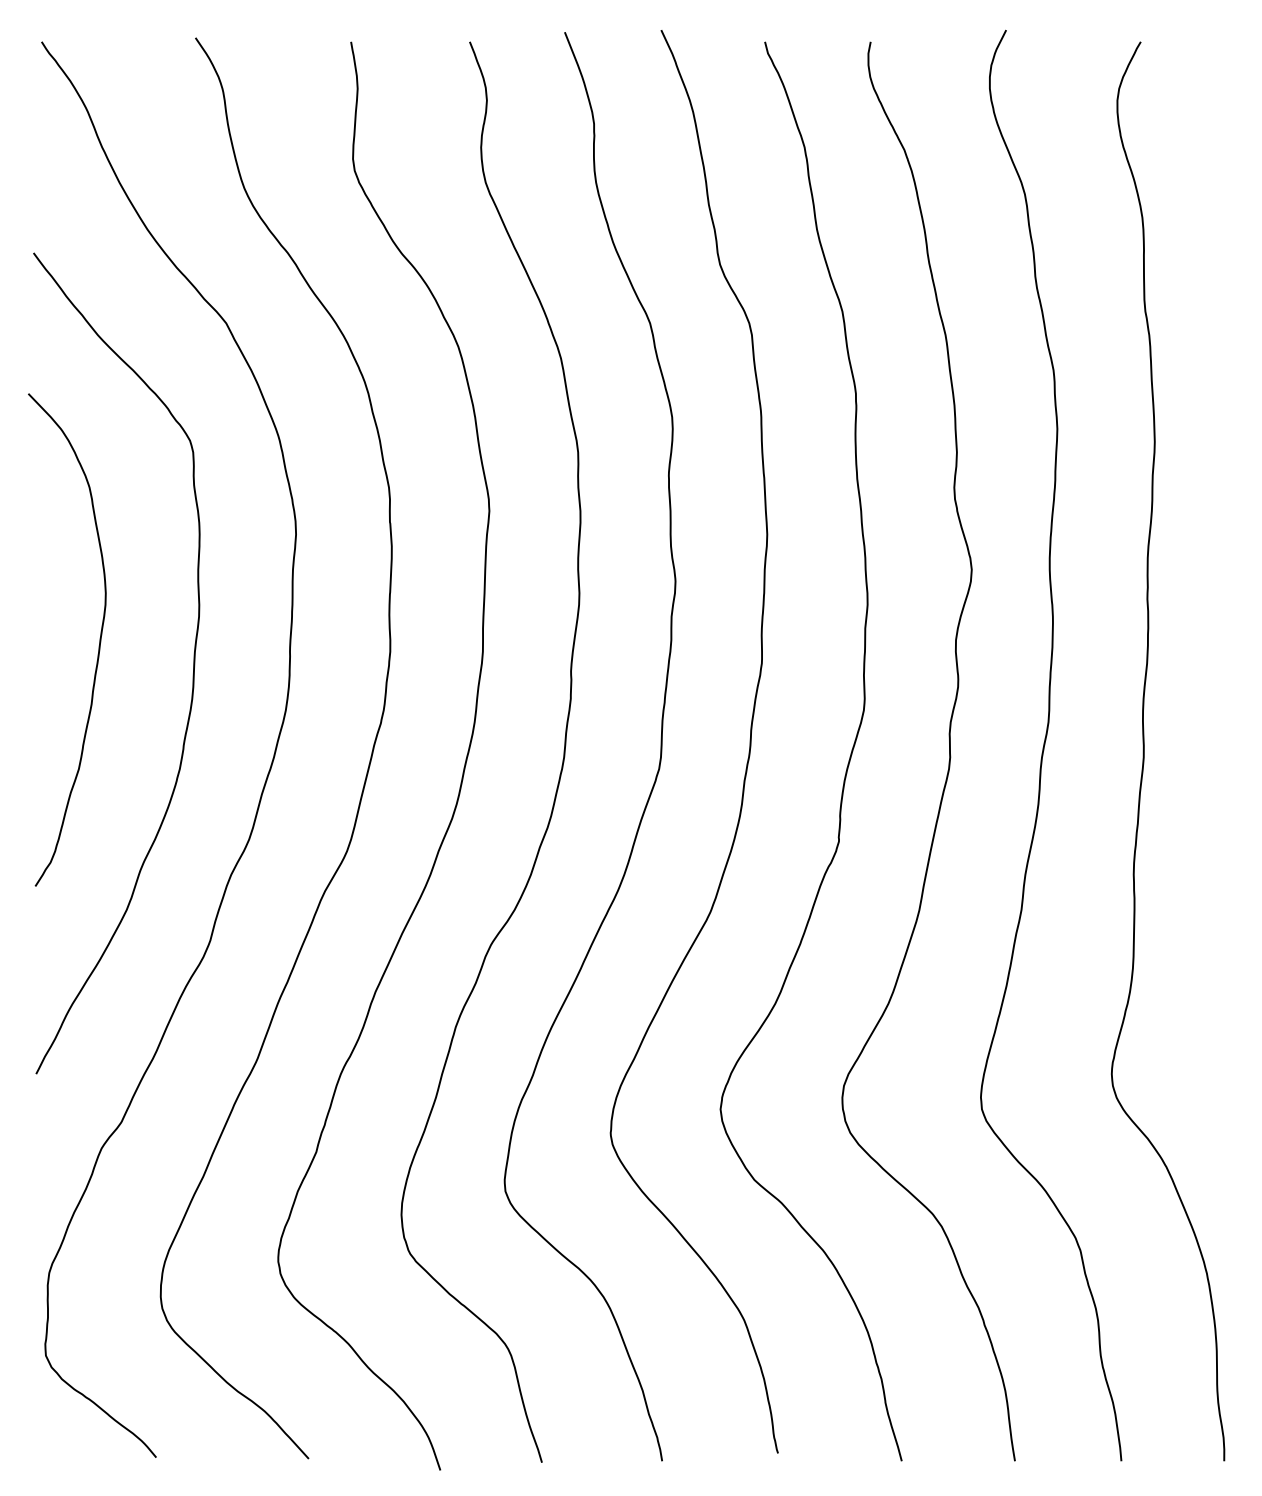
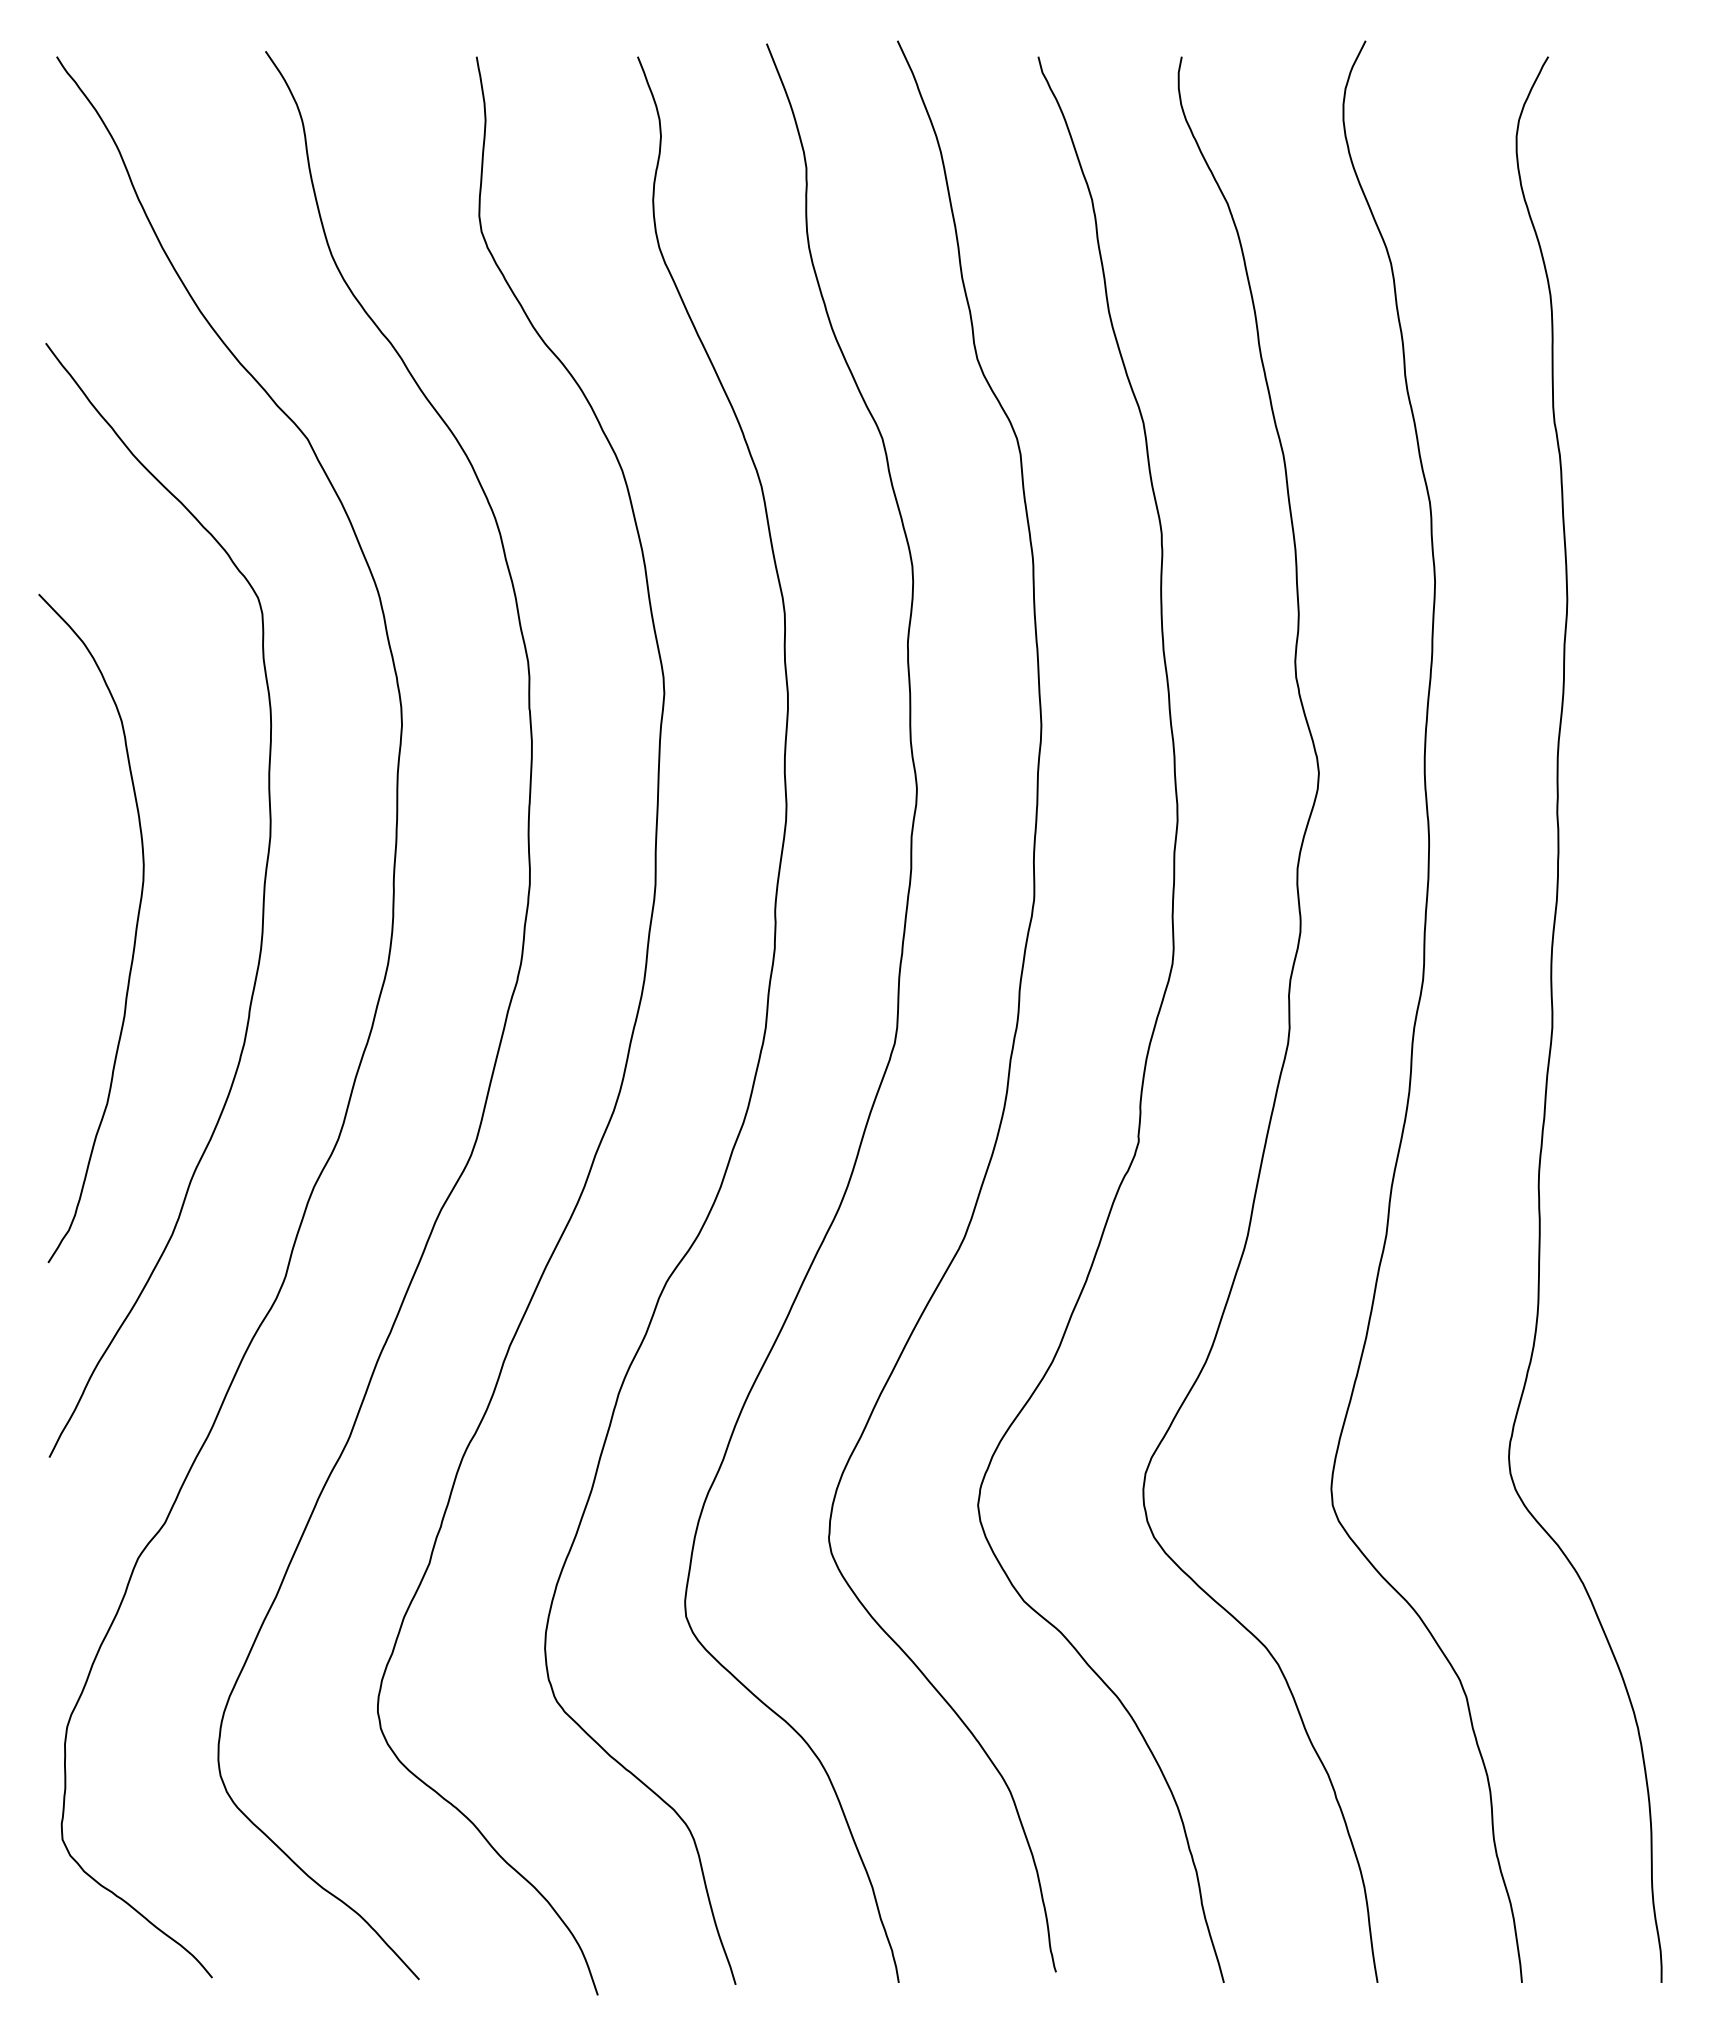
curve: (98, 645) -> (134, 935), moved

